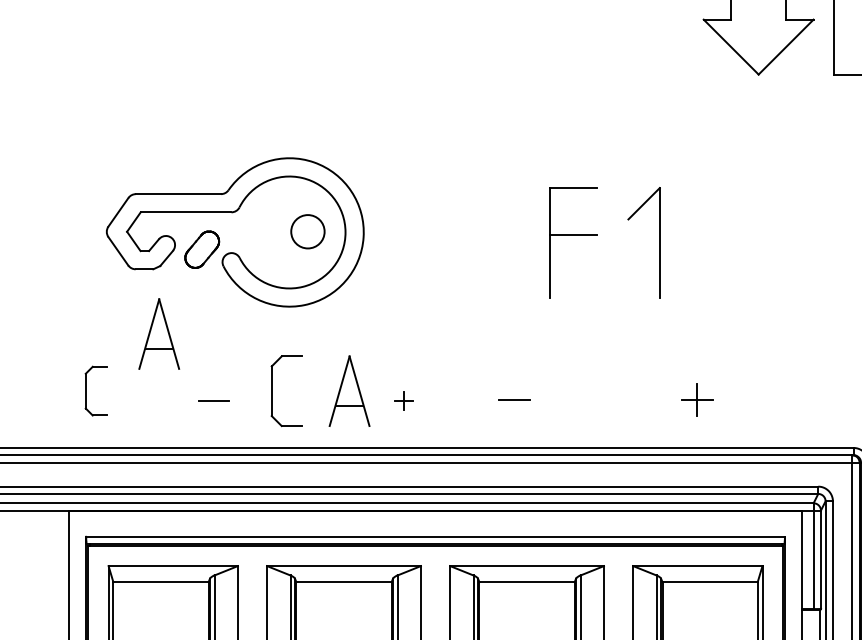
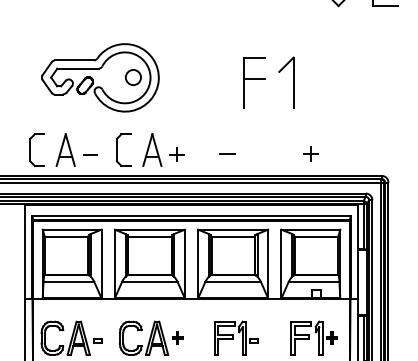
part: (158, 332) -> (65, 149), moved
part: (94, 389) -> (36, 149), size x1.43
part: (402, 400) -> (176, 154), size x1.67

